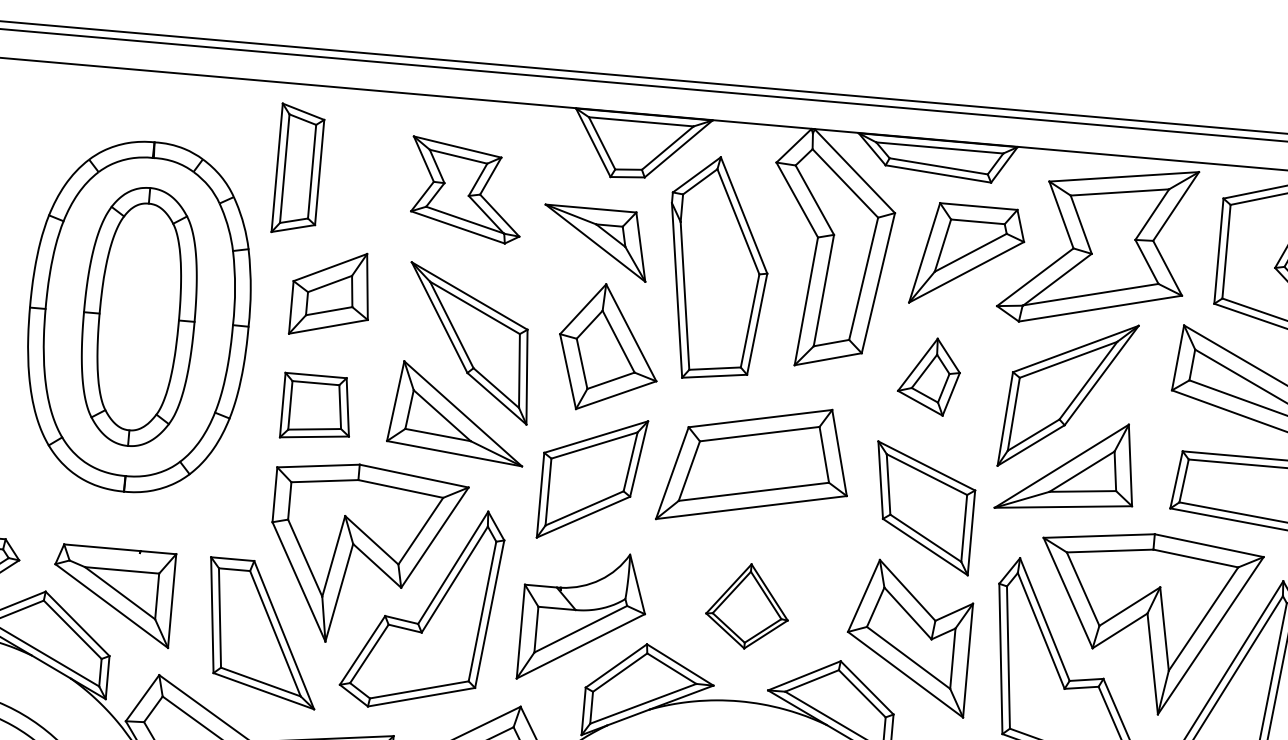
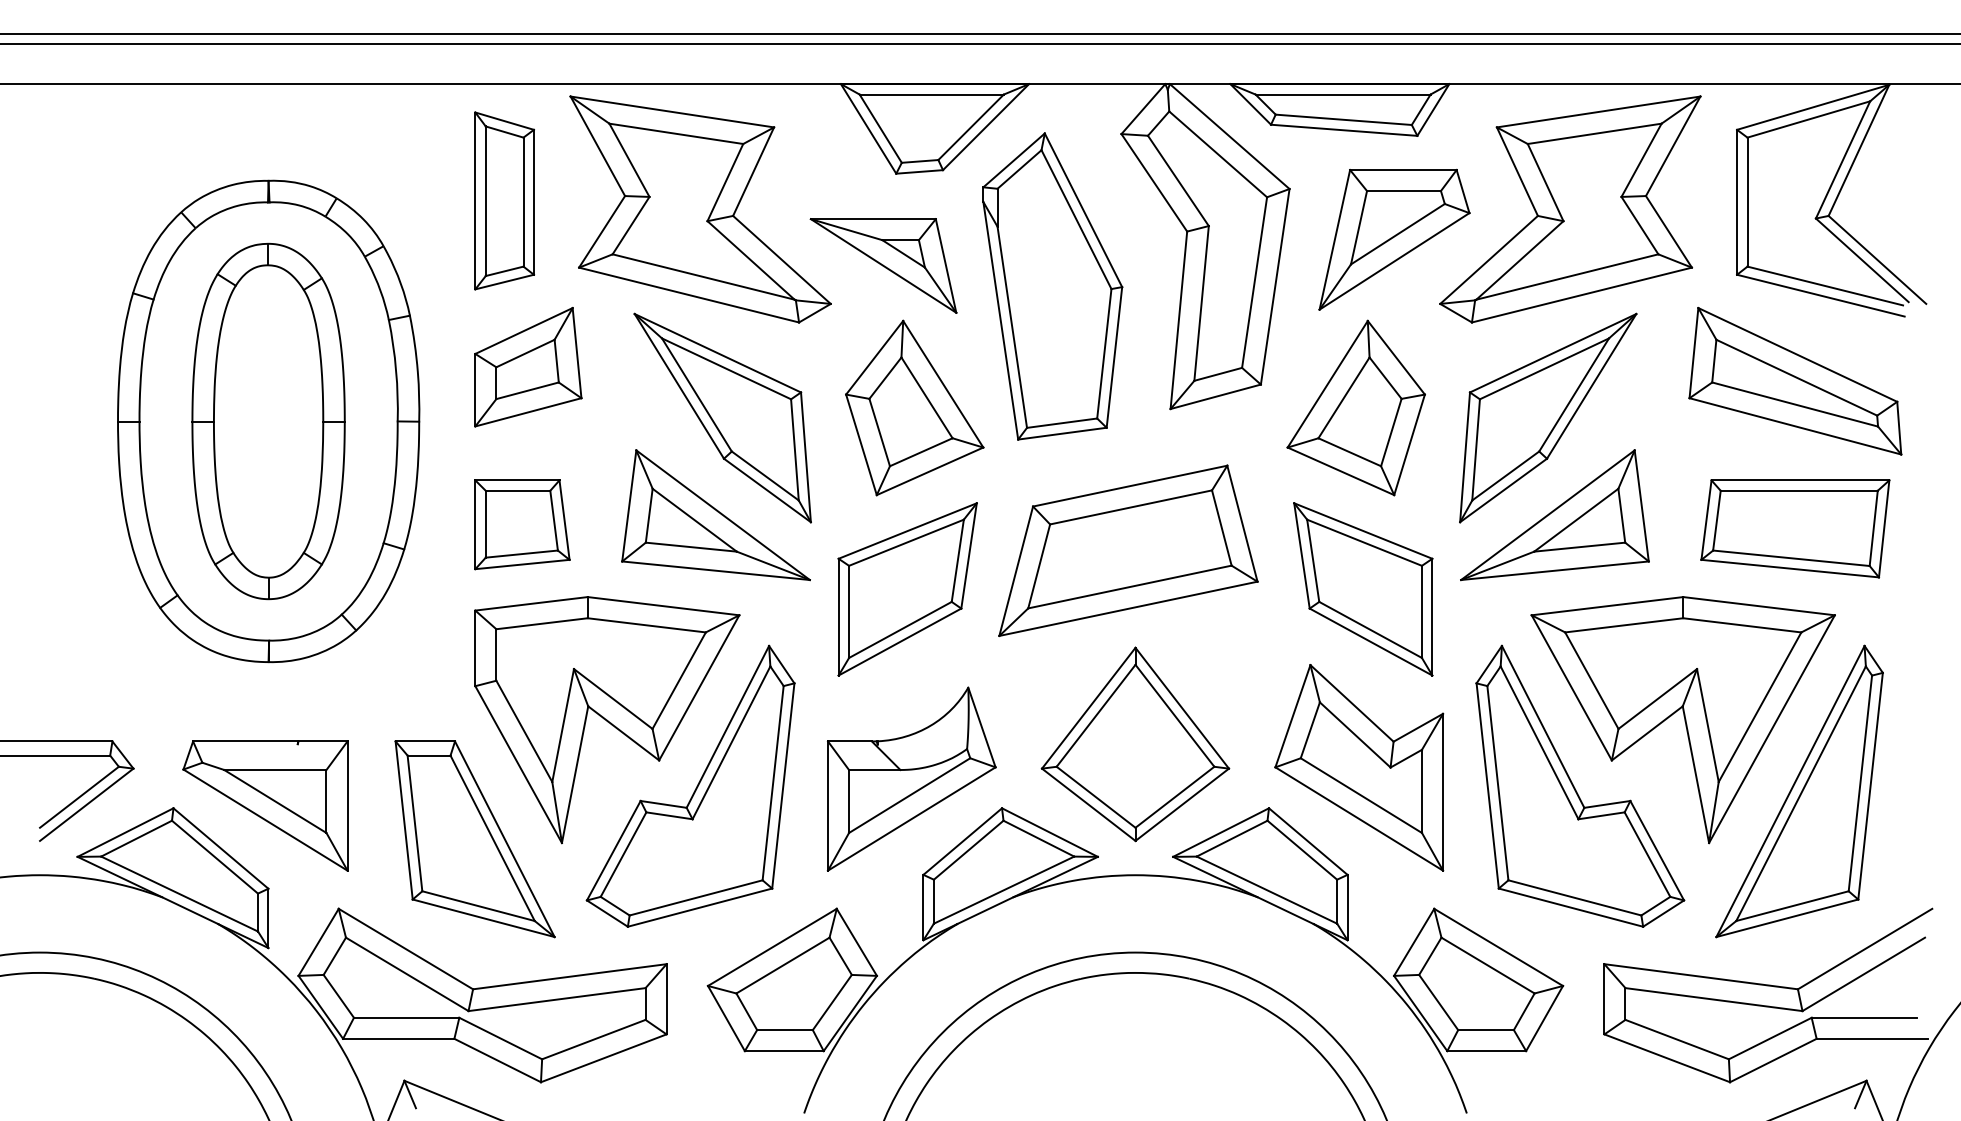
part: (298, 169) -> (504, 200), moved
part: (466, 190) -> (700, 209), size x1.67
part: (928, 375) -> (1355, 407), size x1.67
part: (747, 606) -> (1135, 744), size x1.67

